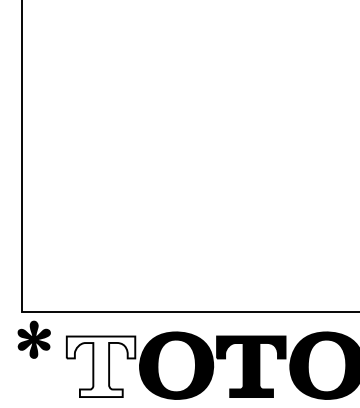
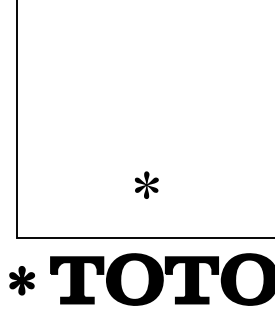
part: (191, 241) -> (146, 184), added
part: (33, 339) -> (21, 280), moved
fill: (101, 366) -> (77, 280), added

